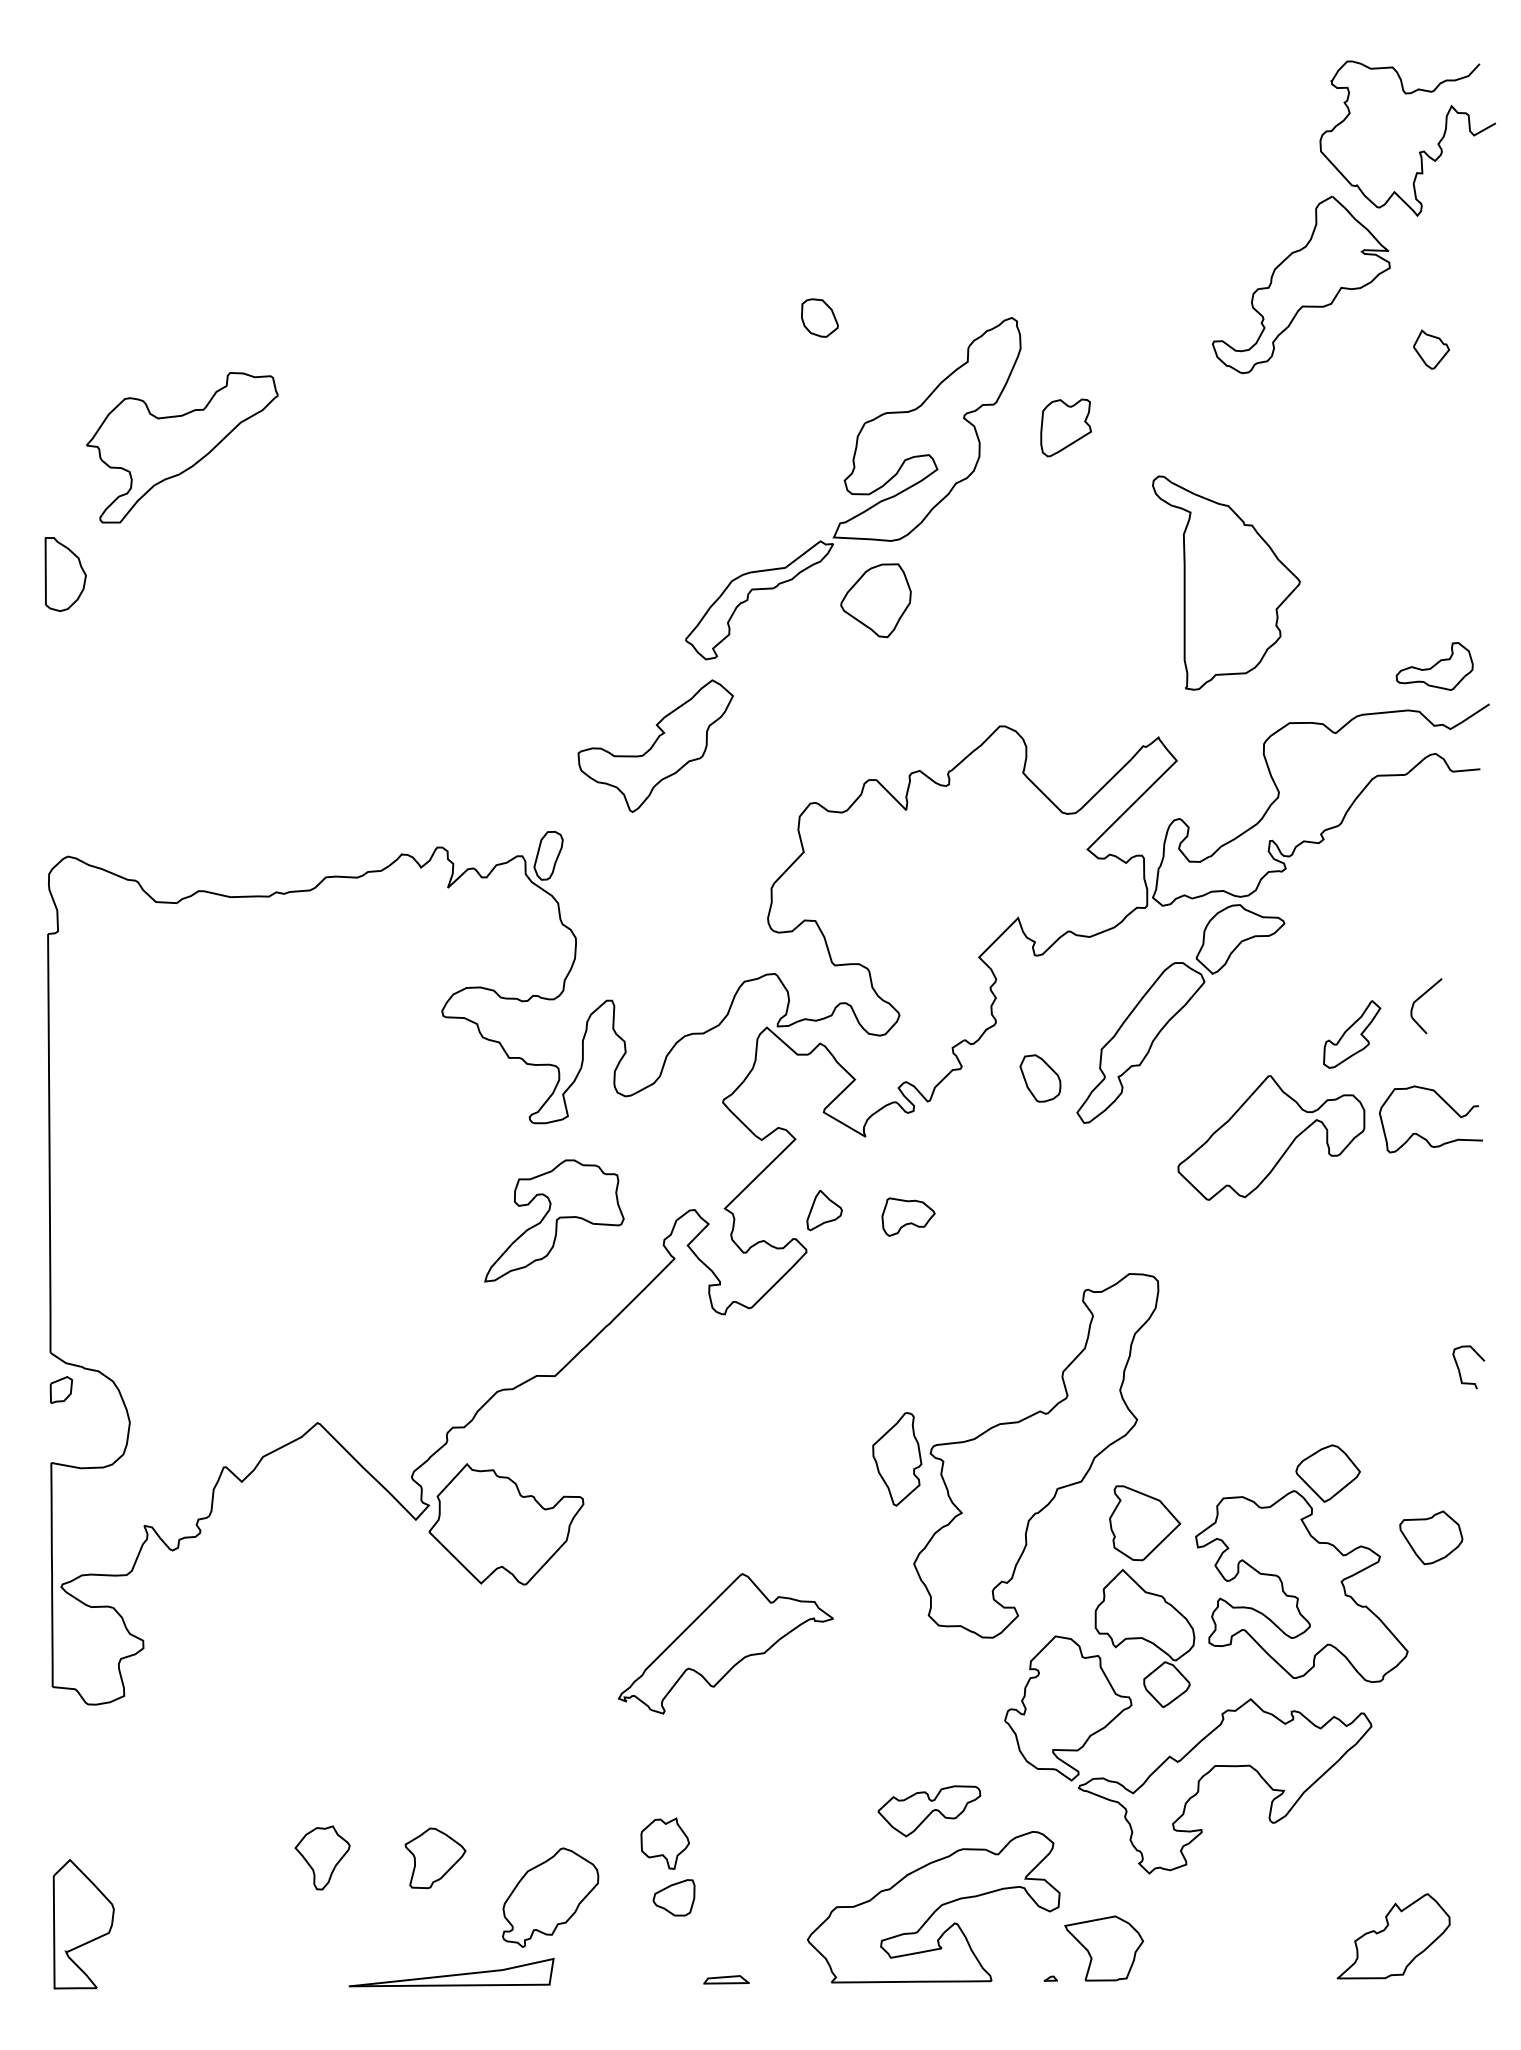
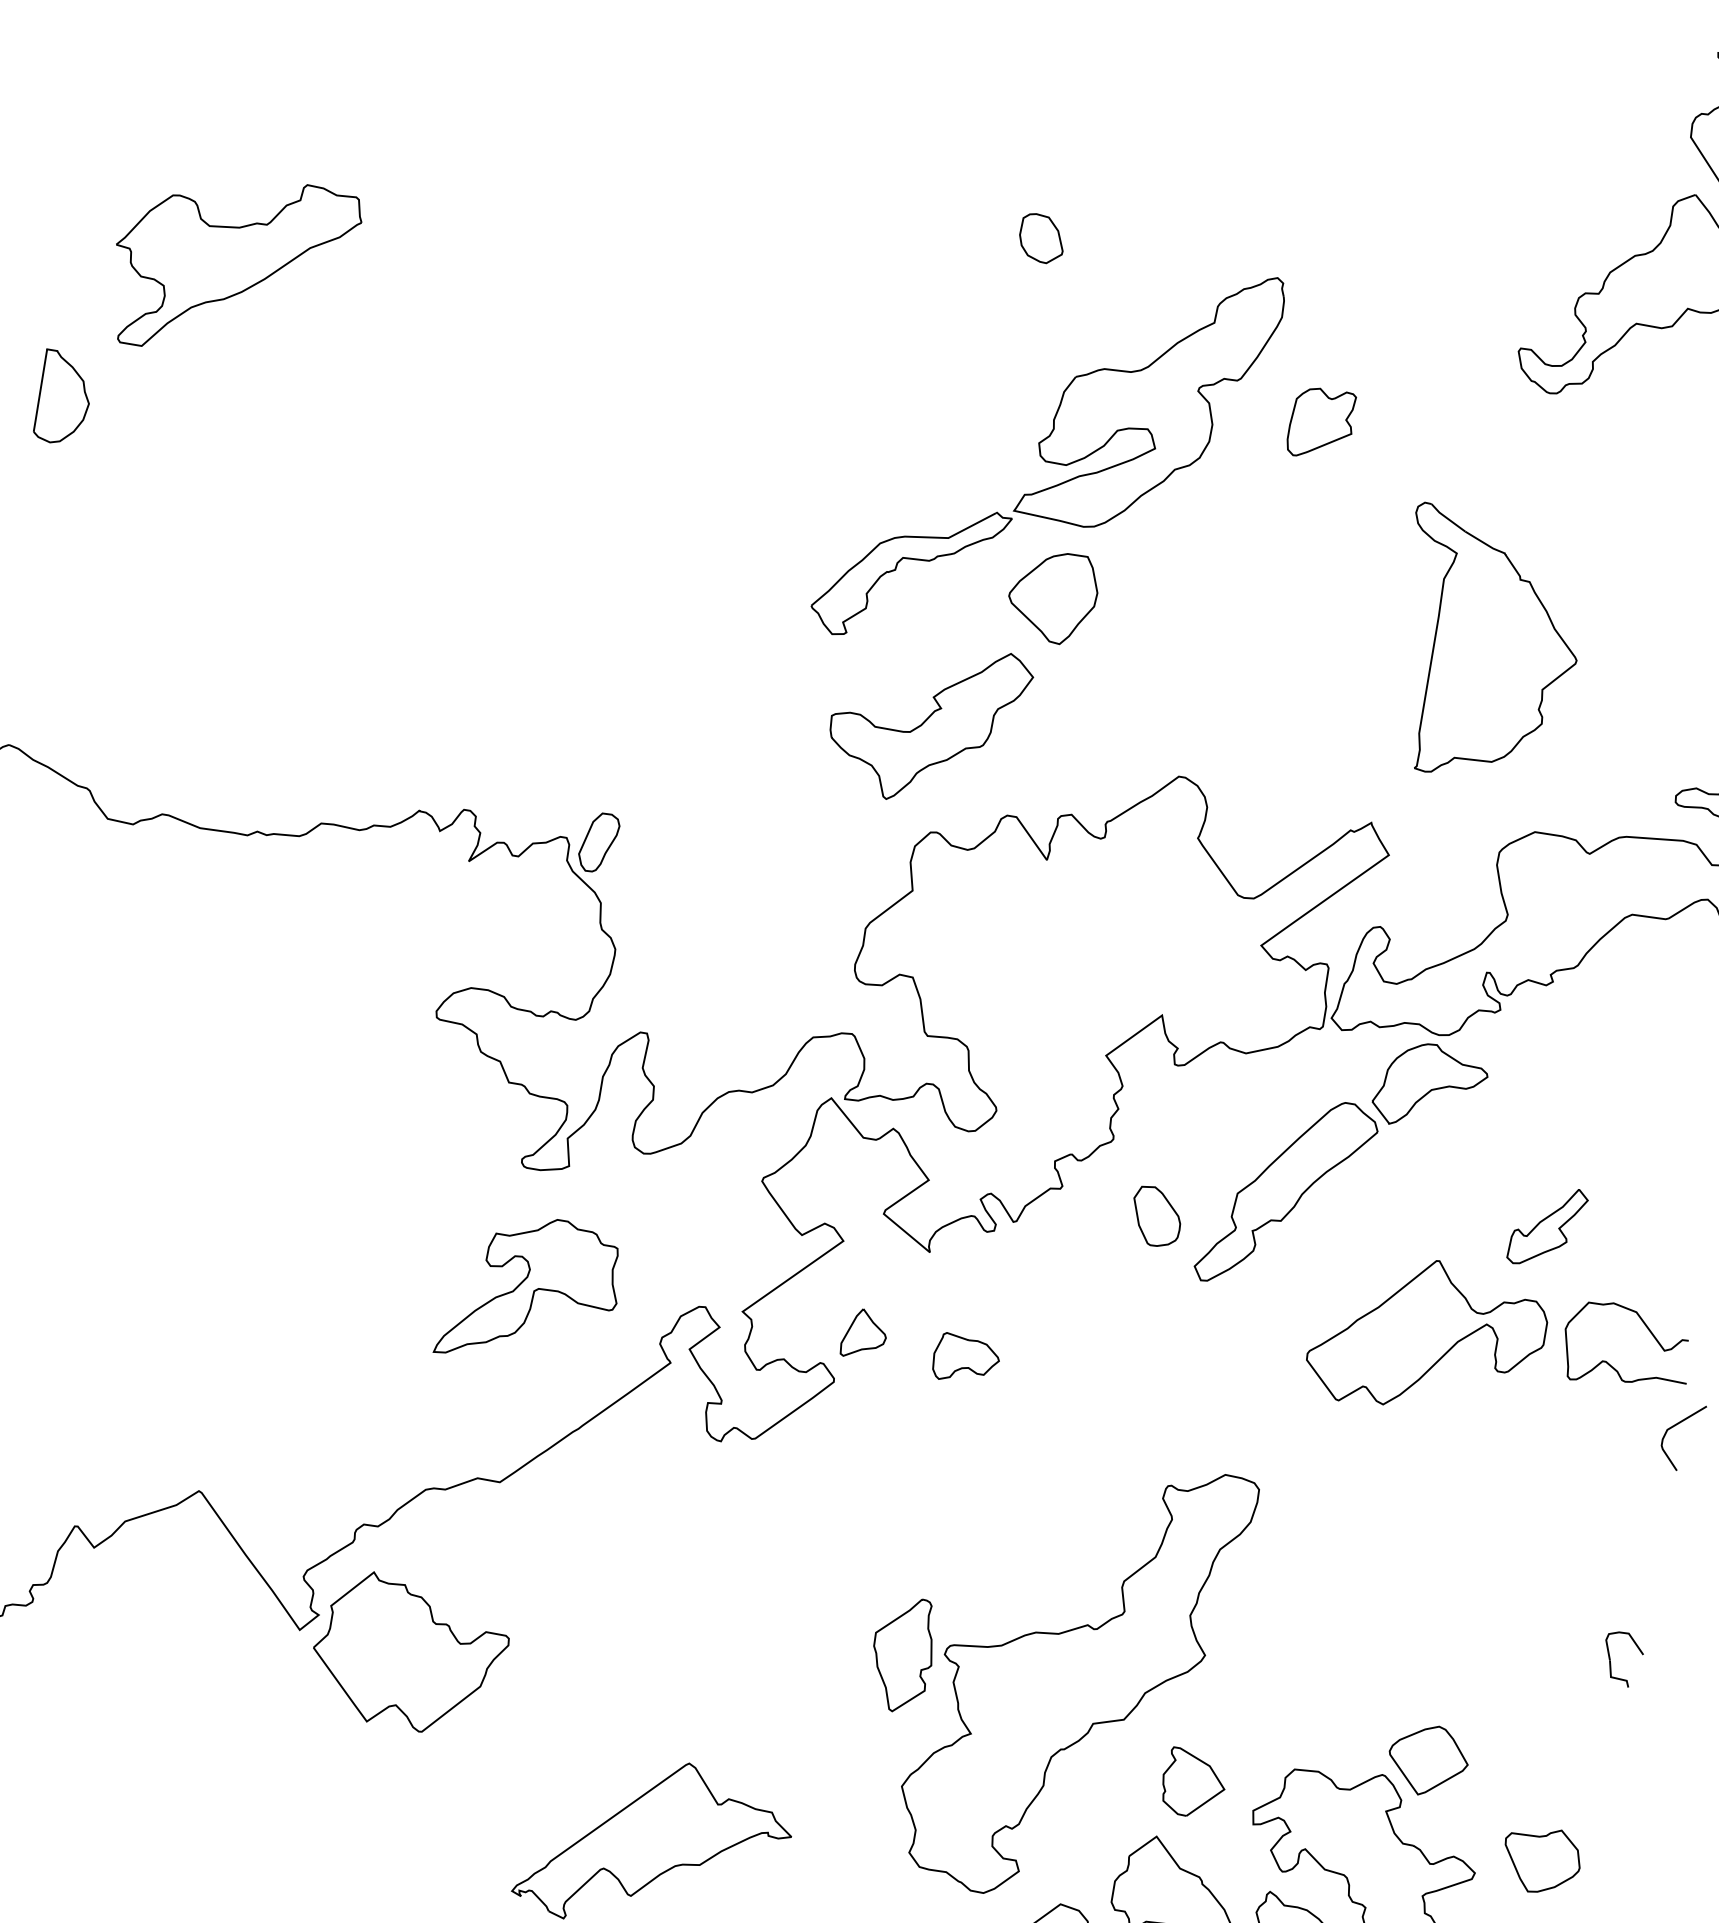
part: (655, 745) -> (927, 722), moved
curve: (1419, 999) -> (1674, 1427), moved
part: (1145, 1522) -> (1194, 1783), size x0.71

